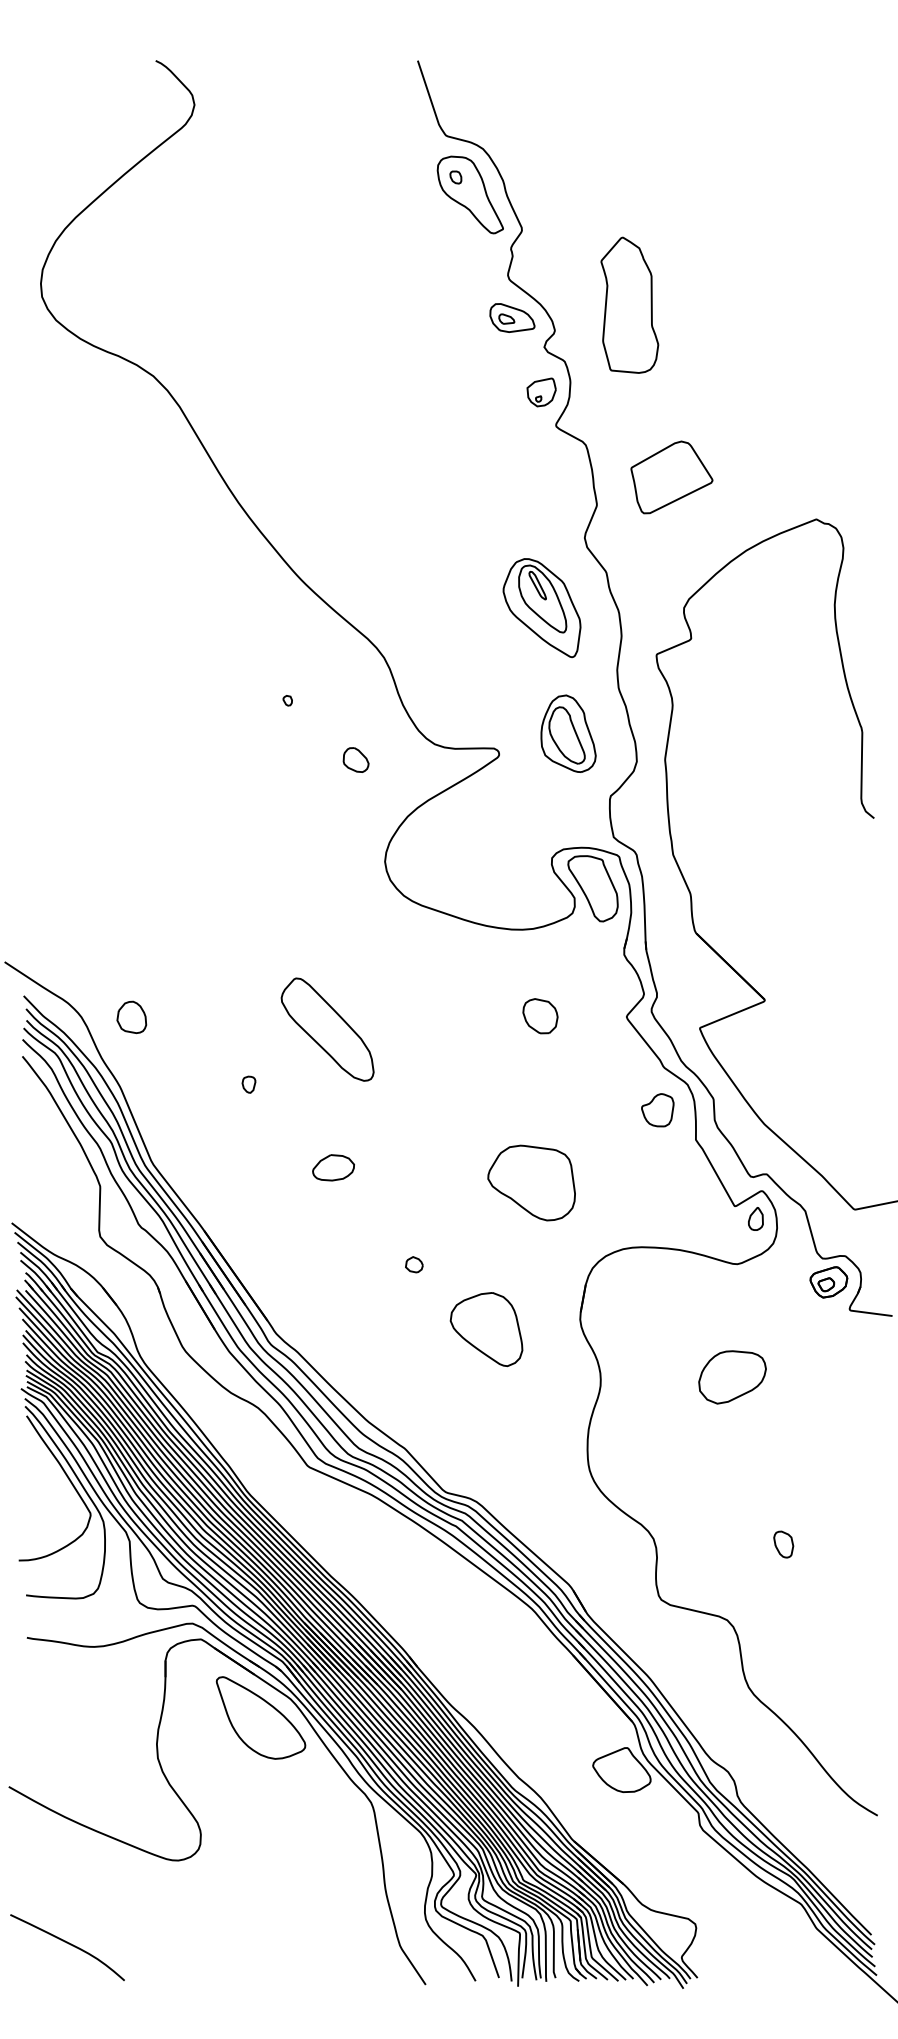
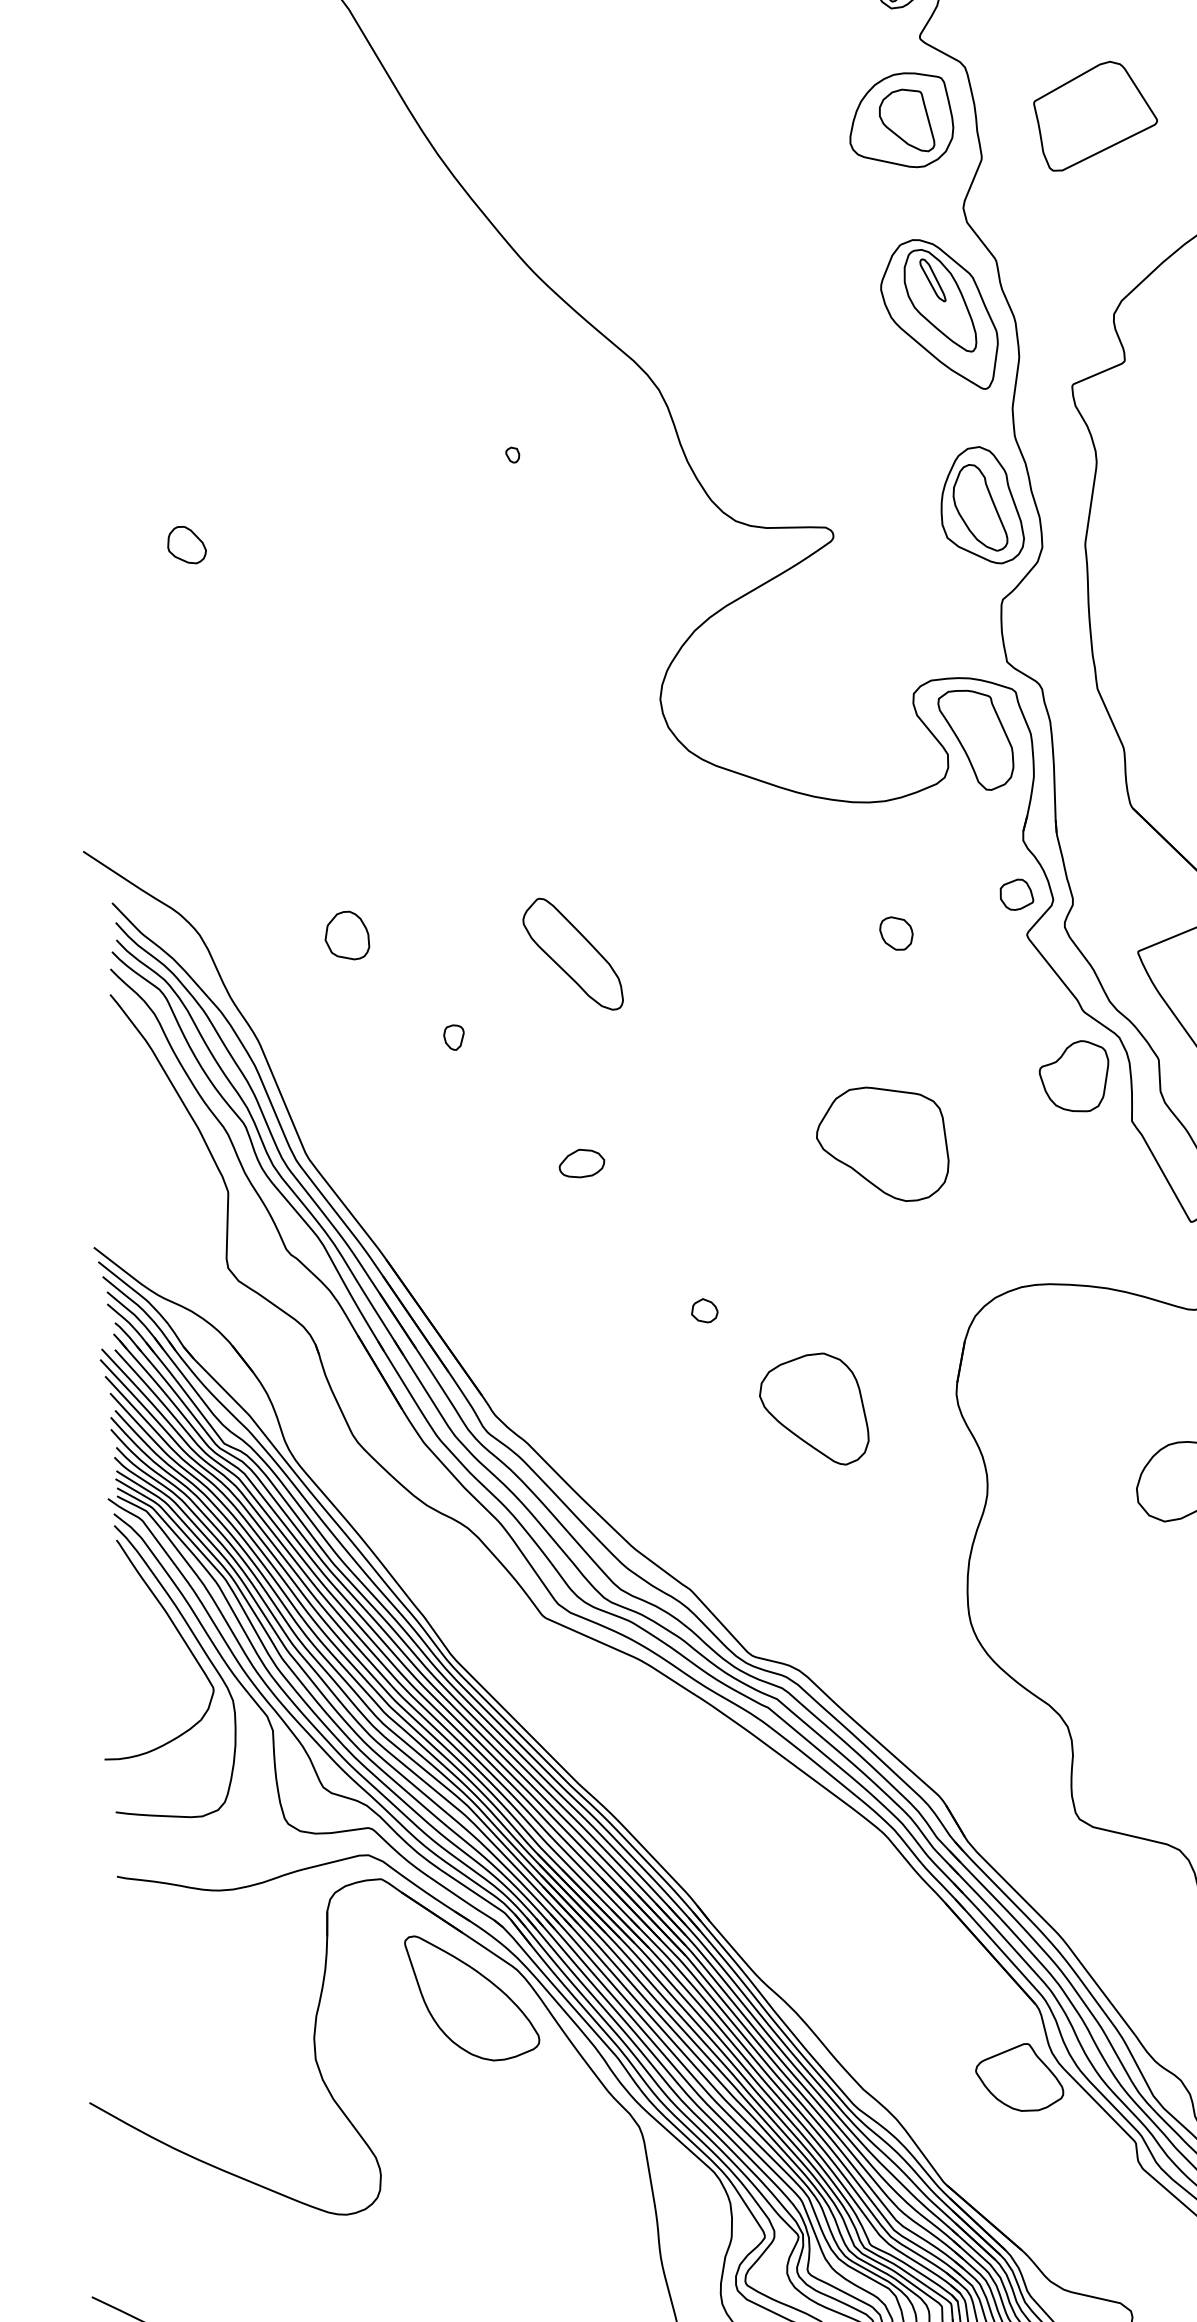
part: (543, 479) -> (900, 119), added
part: (541, 608) -> (938, 315), moved
part: (568, 733) -> (982, 504), moved
part: (355, 759) -> (186, 544), moved
part: (619, 990) -> (1016, 894), added
part: (540, 1015) -> (896, 932), size x0.62
part: (131, 1017) -> (346, 935), moved
part: (327, 1029) -> (573, 953), size x0.71
part: (657, 1110) -> (1073, 1076), size x1.43
part: (332, 1167) -> (580, 1163), size x0.71
part: (531, 1182) -> (882, 1143), moved

